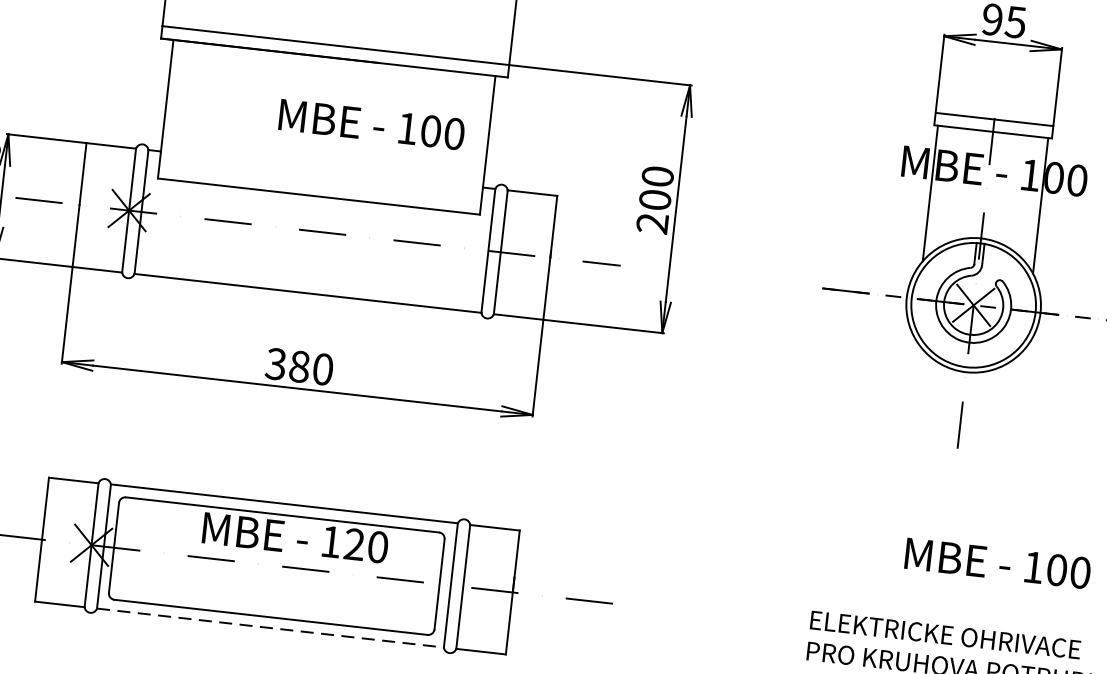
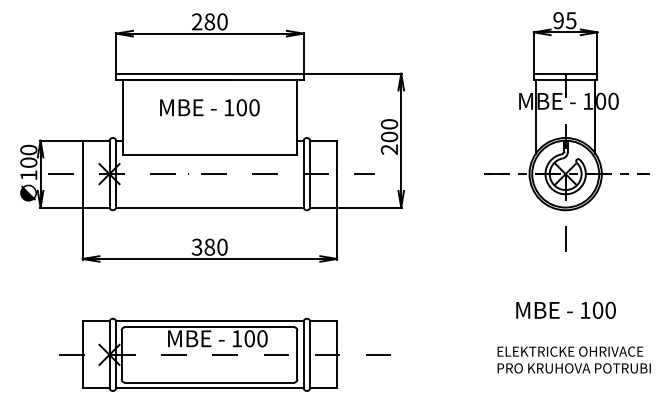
text: (371, 124) -> (209, 107), moved
text: (354, 544) -> (249, 338), 120 -> 100
text: (997, 561) -> (565, 309), moved
line: (269, 628) -> (209, 388), dashed -> solid

